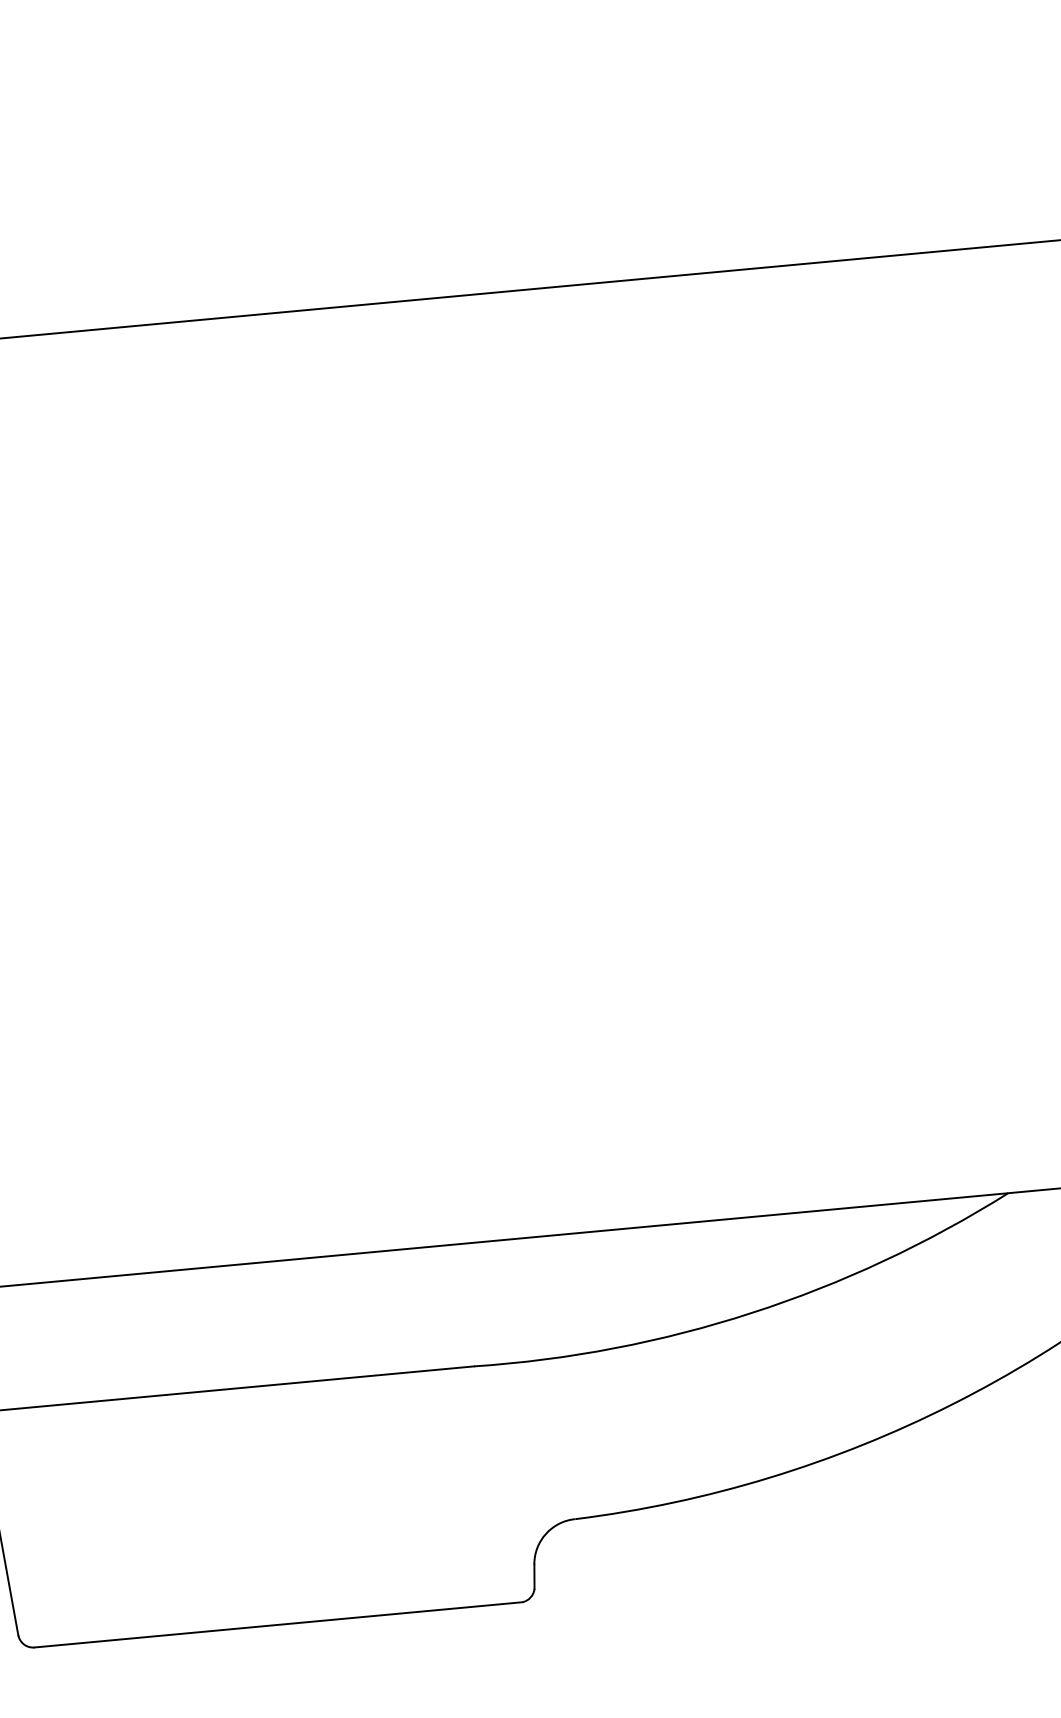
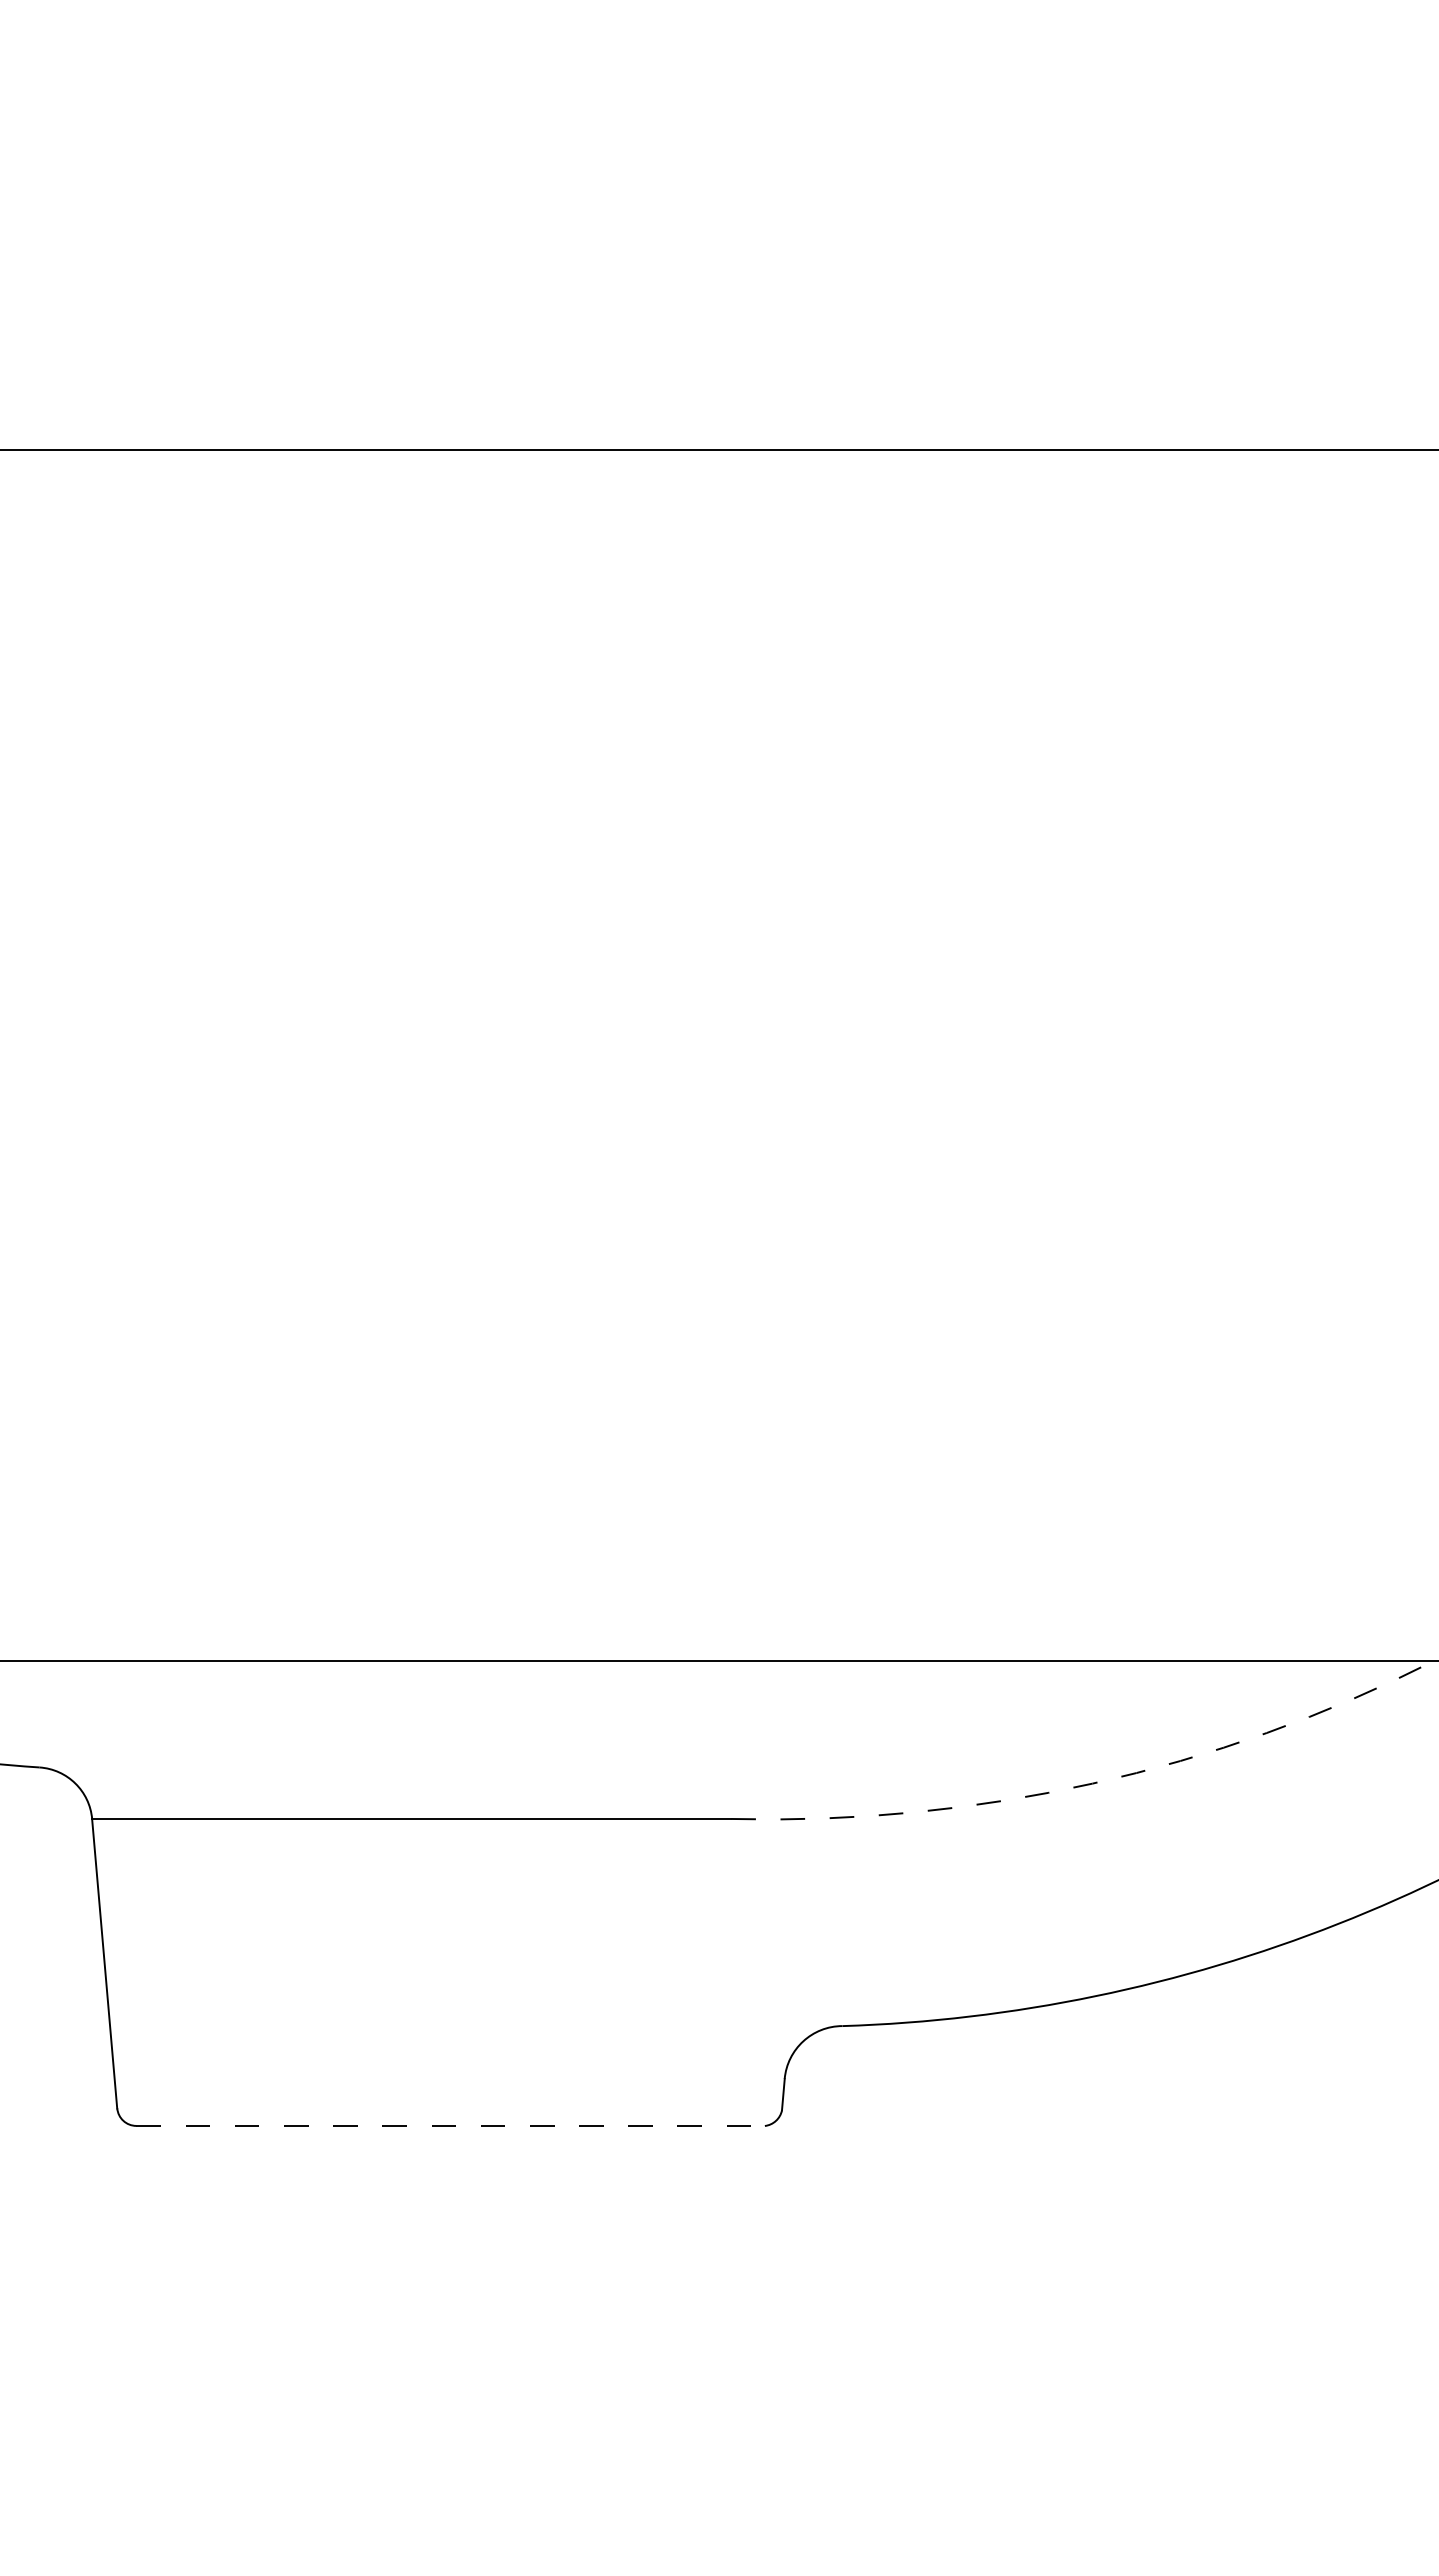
arc: (752, 1312) -> (1092, 1783), solid -> dashed
line: (279, 1624) -> (451, 2125), solid -> dashed

